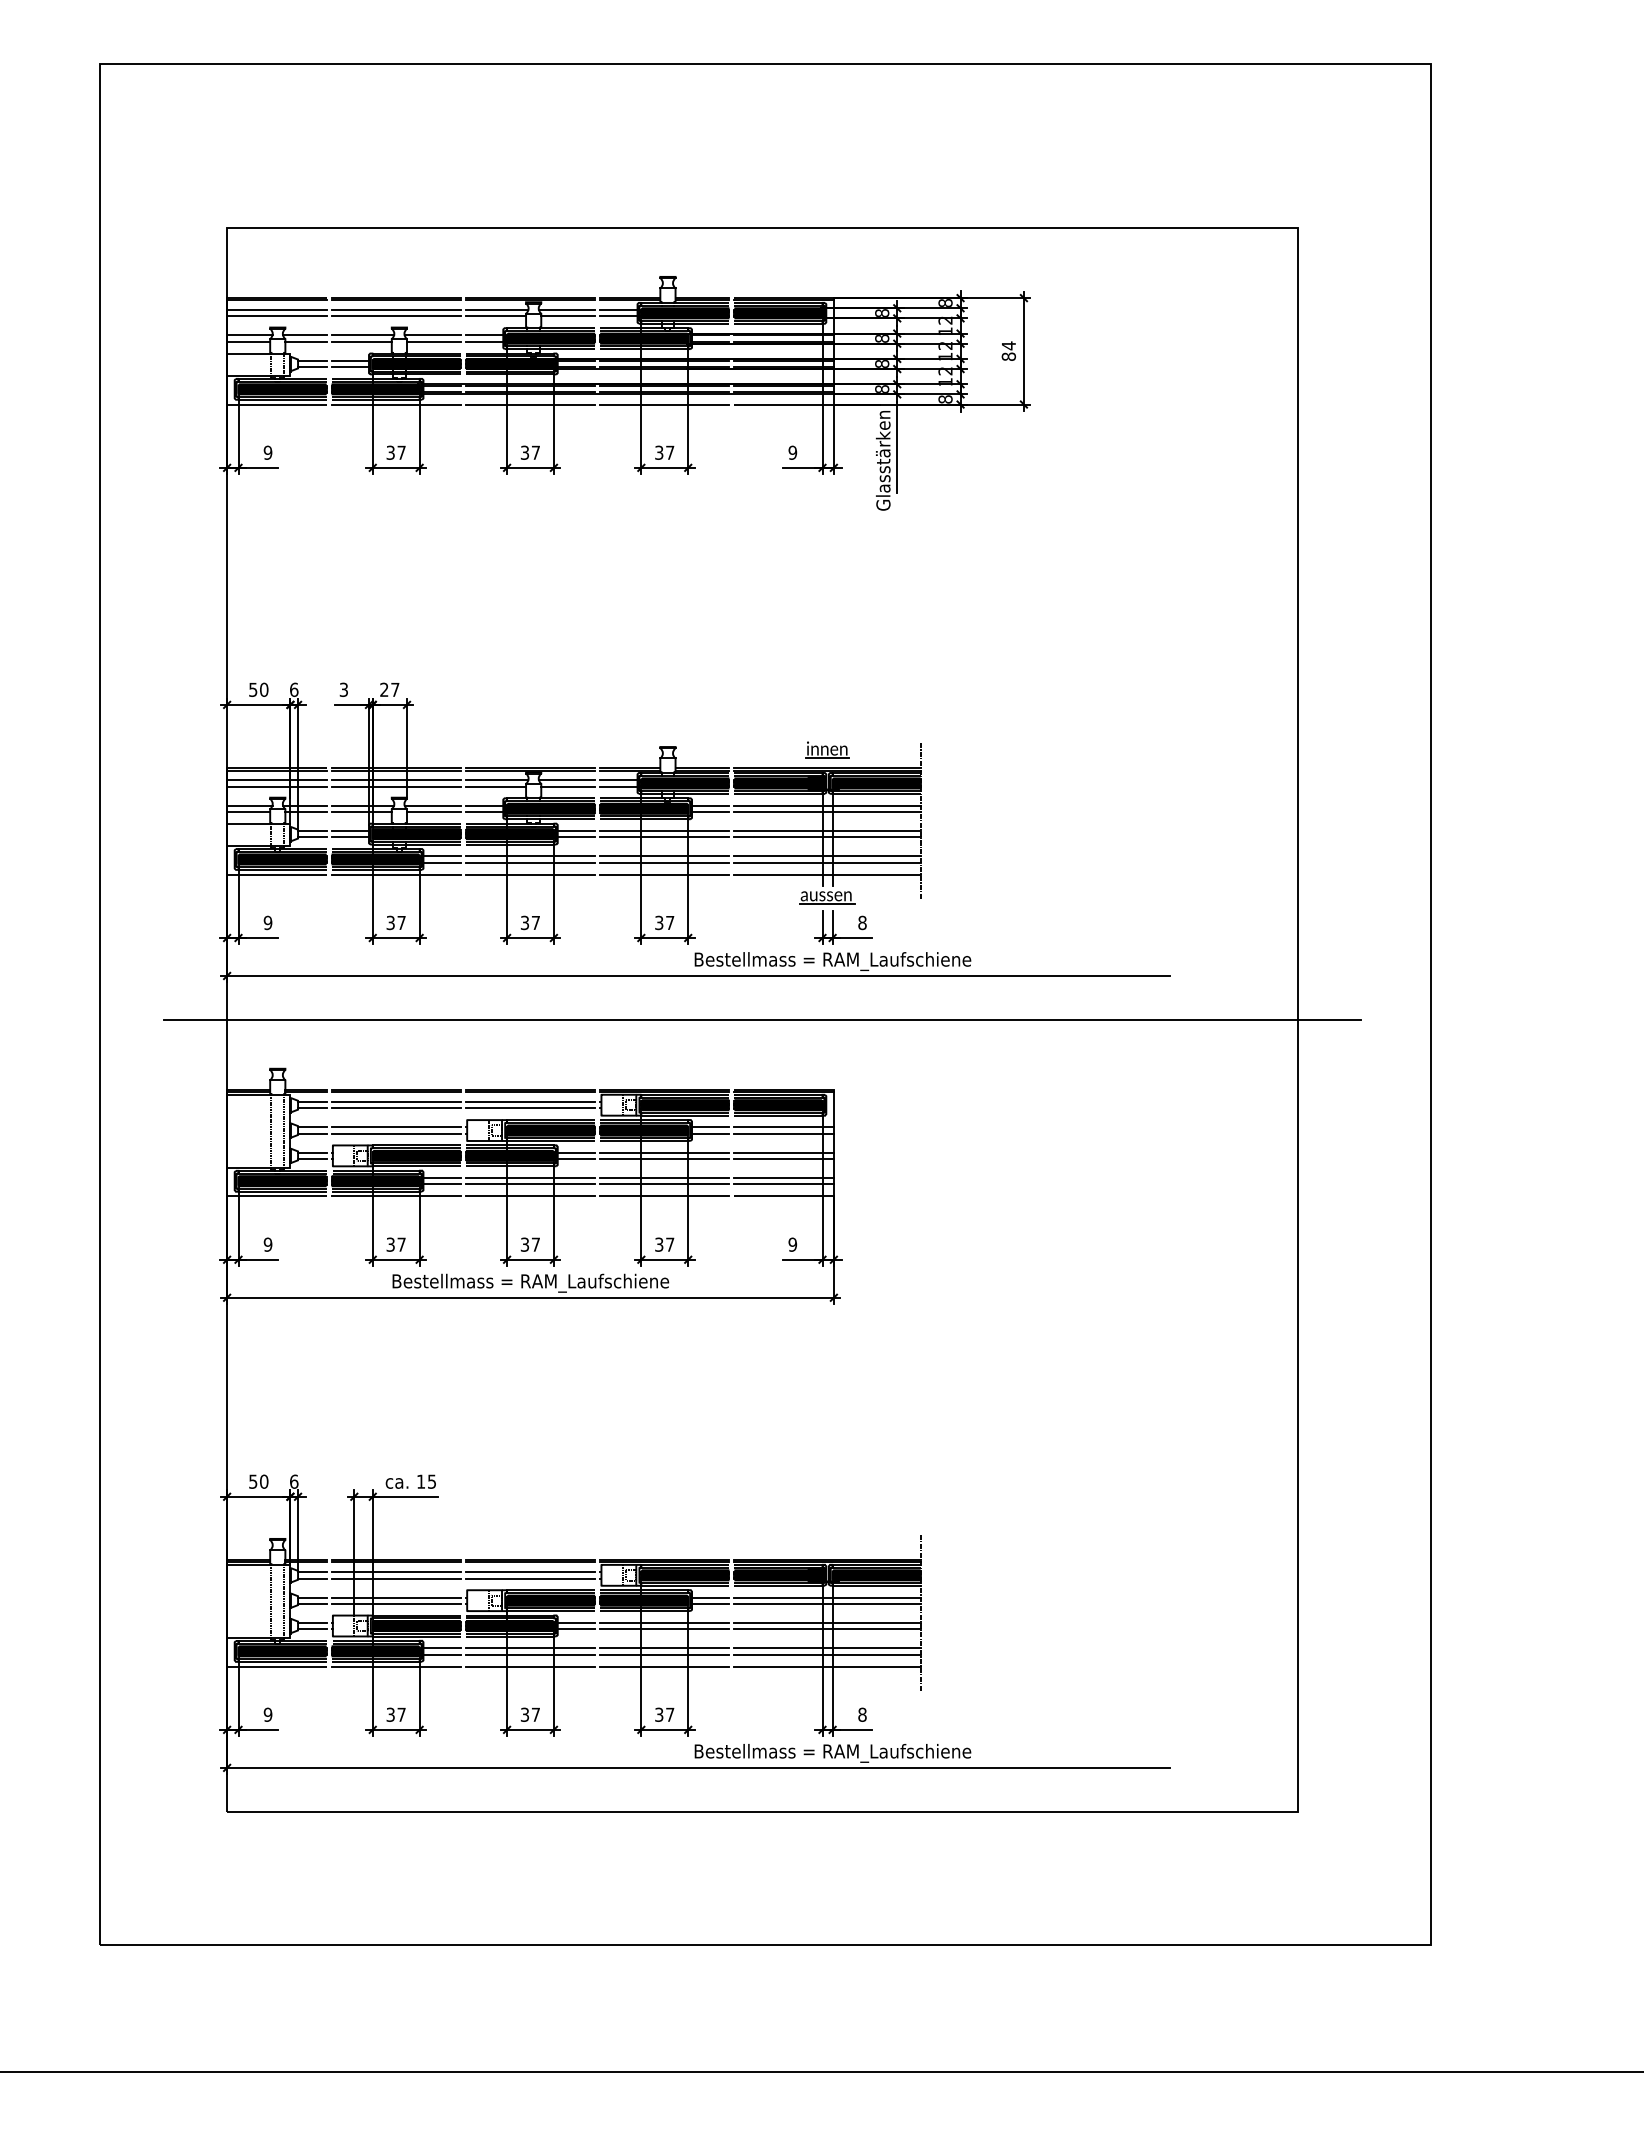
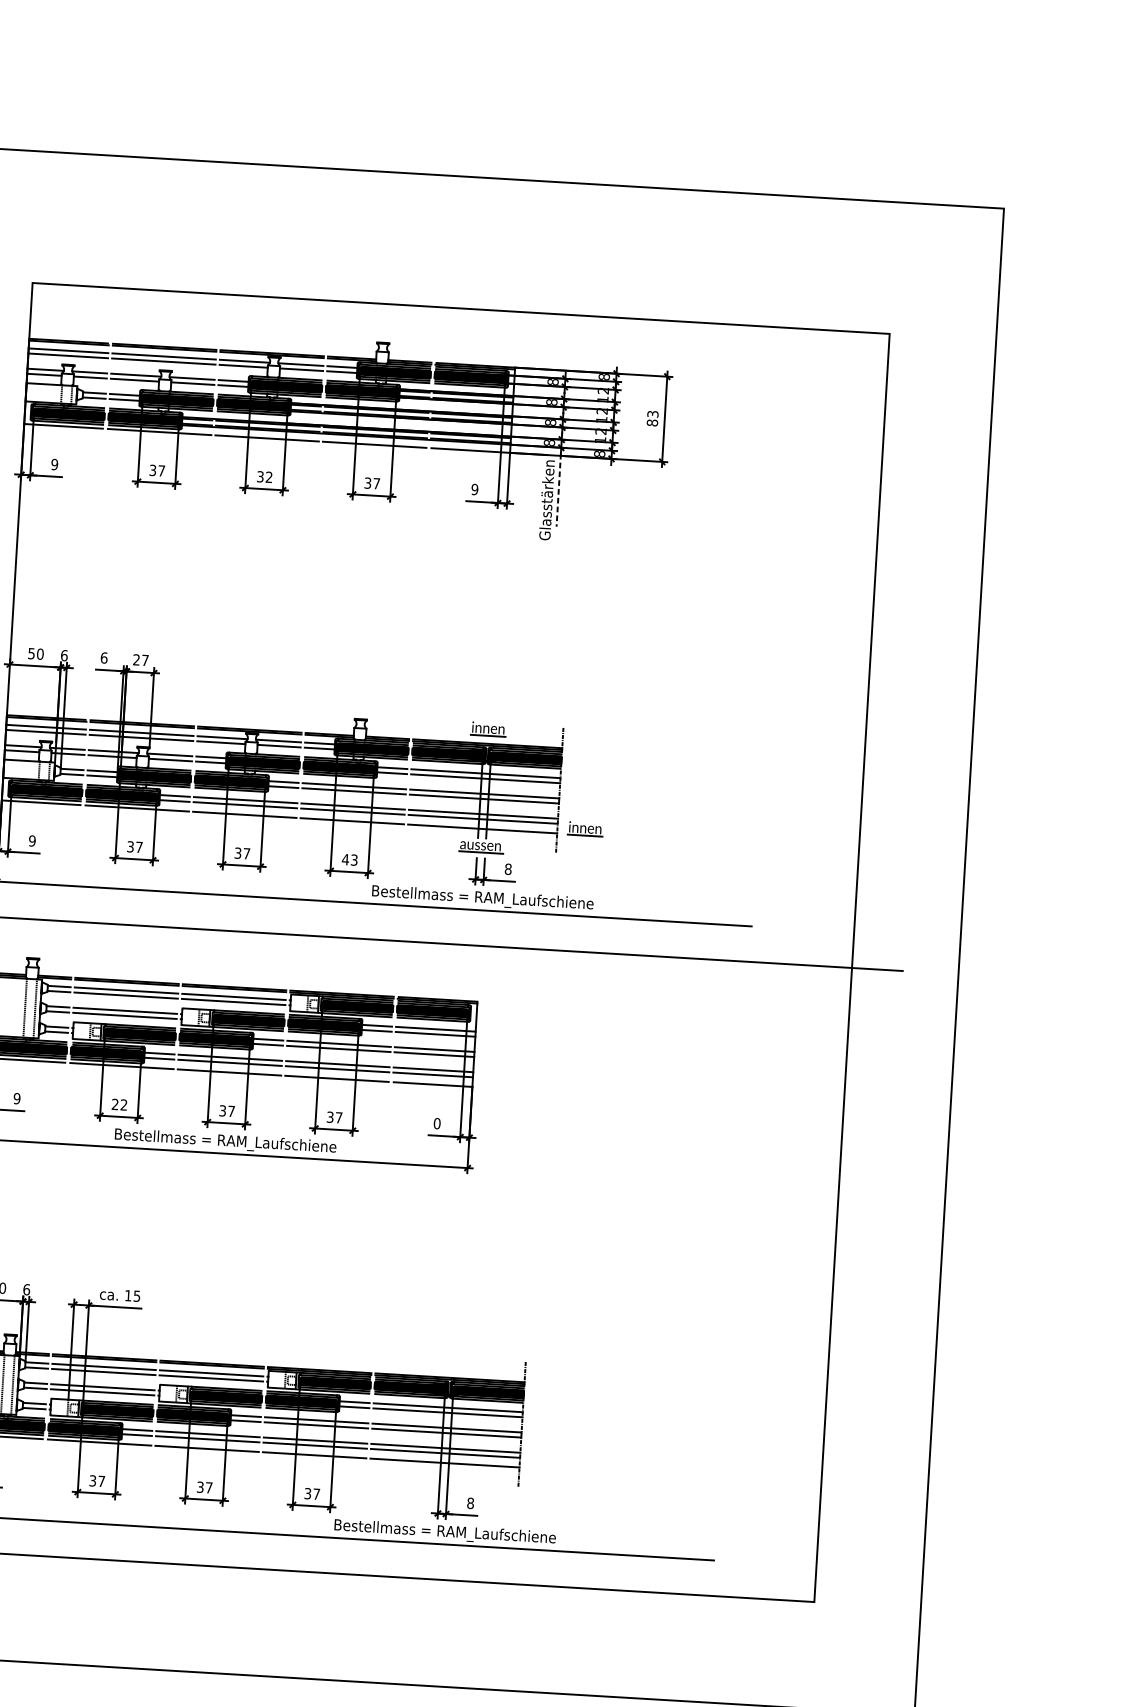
text: (1008, 345) -> (652, 413), 84 -> 83
line: (897, 447) -> (558, 490), solid -> dashed
text: (535, 452) -> (268, 477), 37 -> 32
text: (343, 689) -> (103, 657), 3 -> 6
part: (955, 866) -> (585, 828), added
text: (664, 922) -> (349, 859), 37 -> 43
text: (395, 1244) -> (119, 1104), 37 -> 22
text: (792, 1244) -> (436, 1123), 9 -> 0

